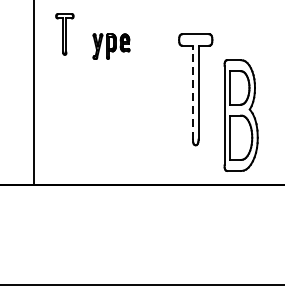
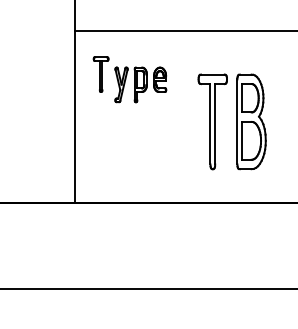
part: (111, 46) -> (140, 84), size x1.67
line: (193, 91) -> (210, 123), dashed -> solid
part: (241, 115) -> (251, 121), moved

